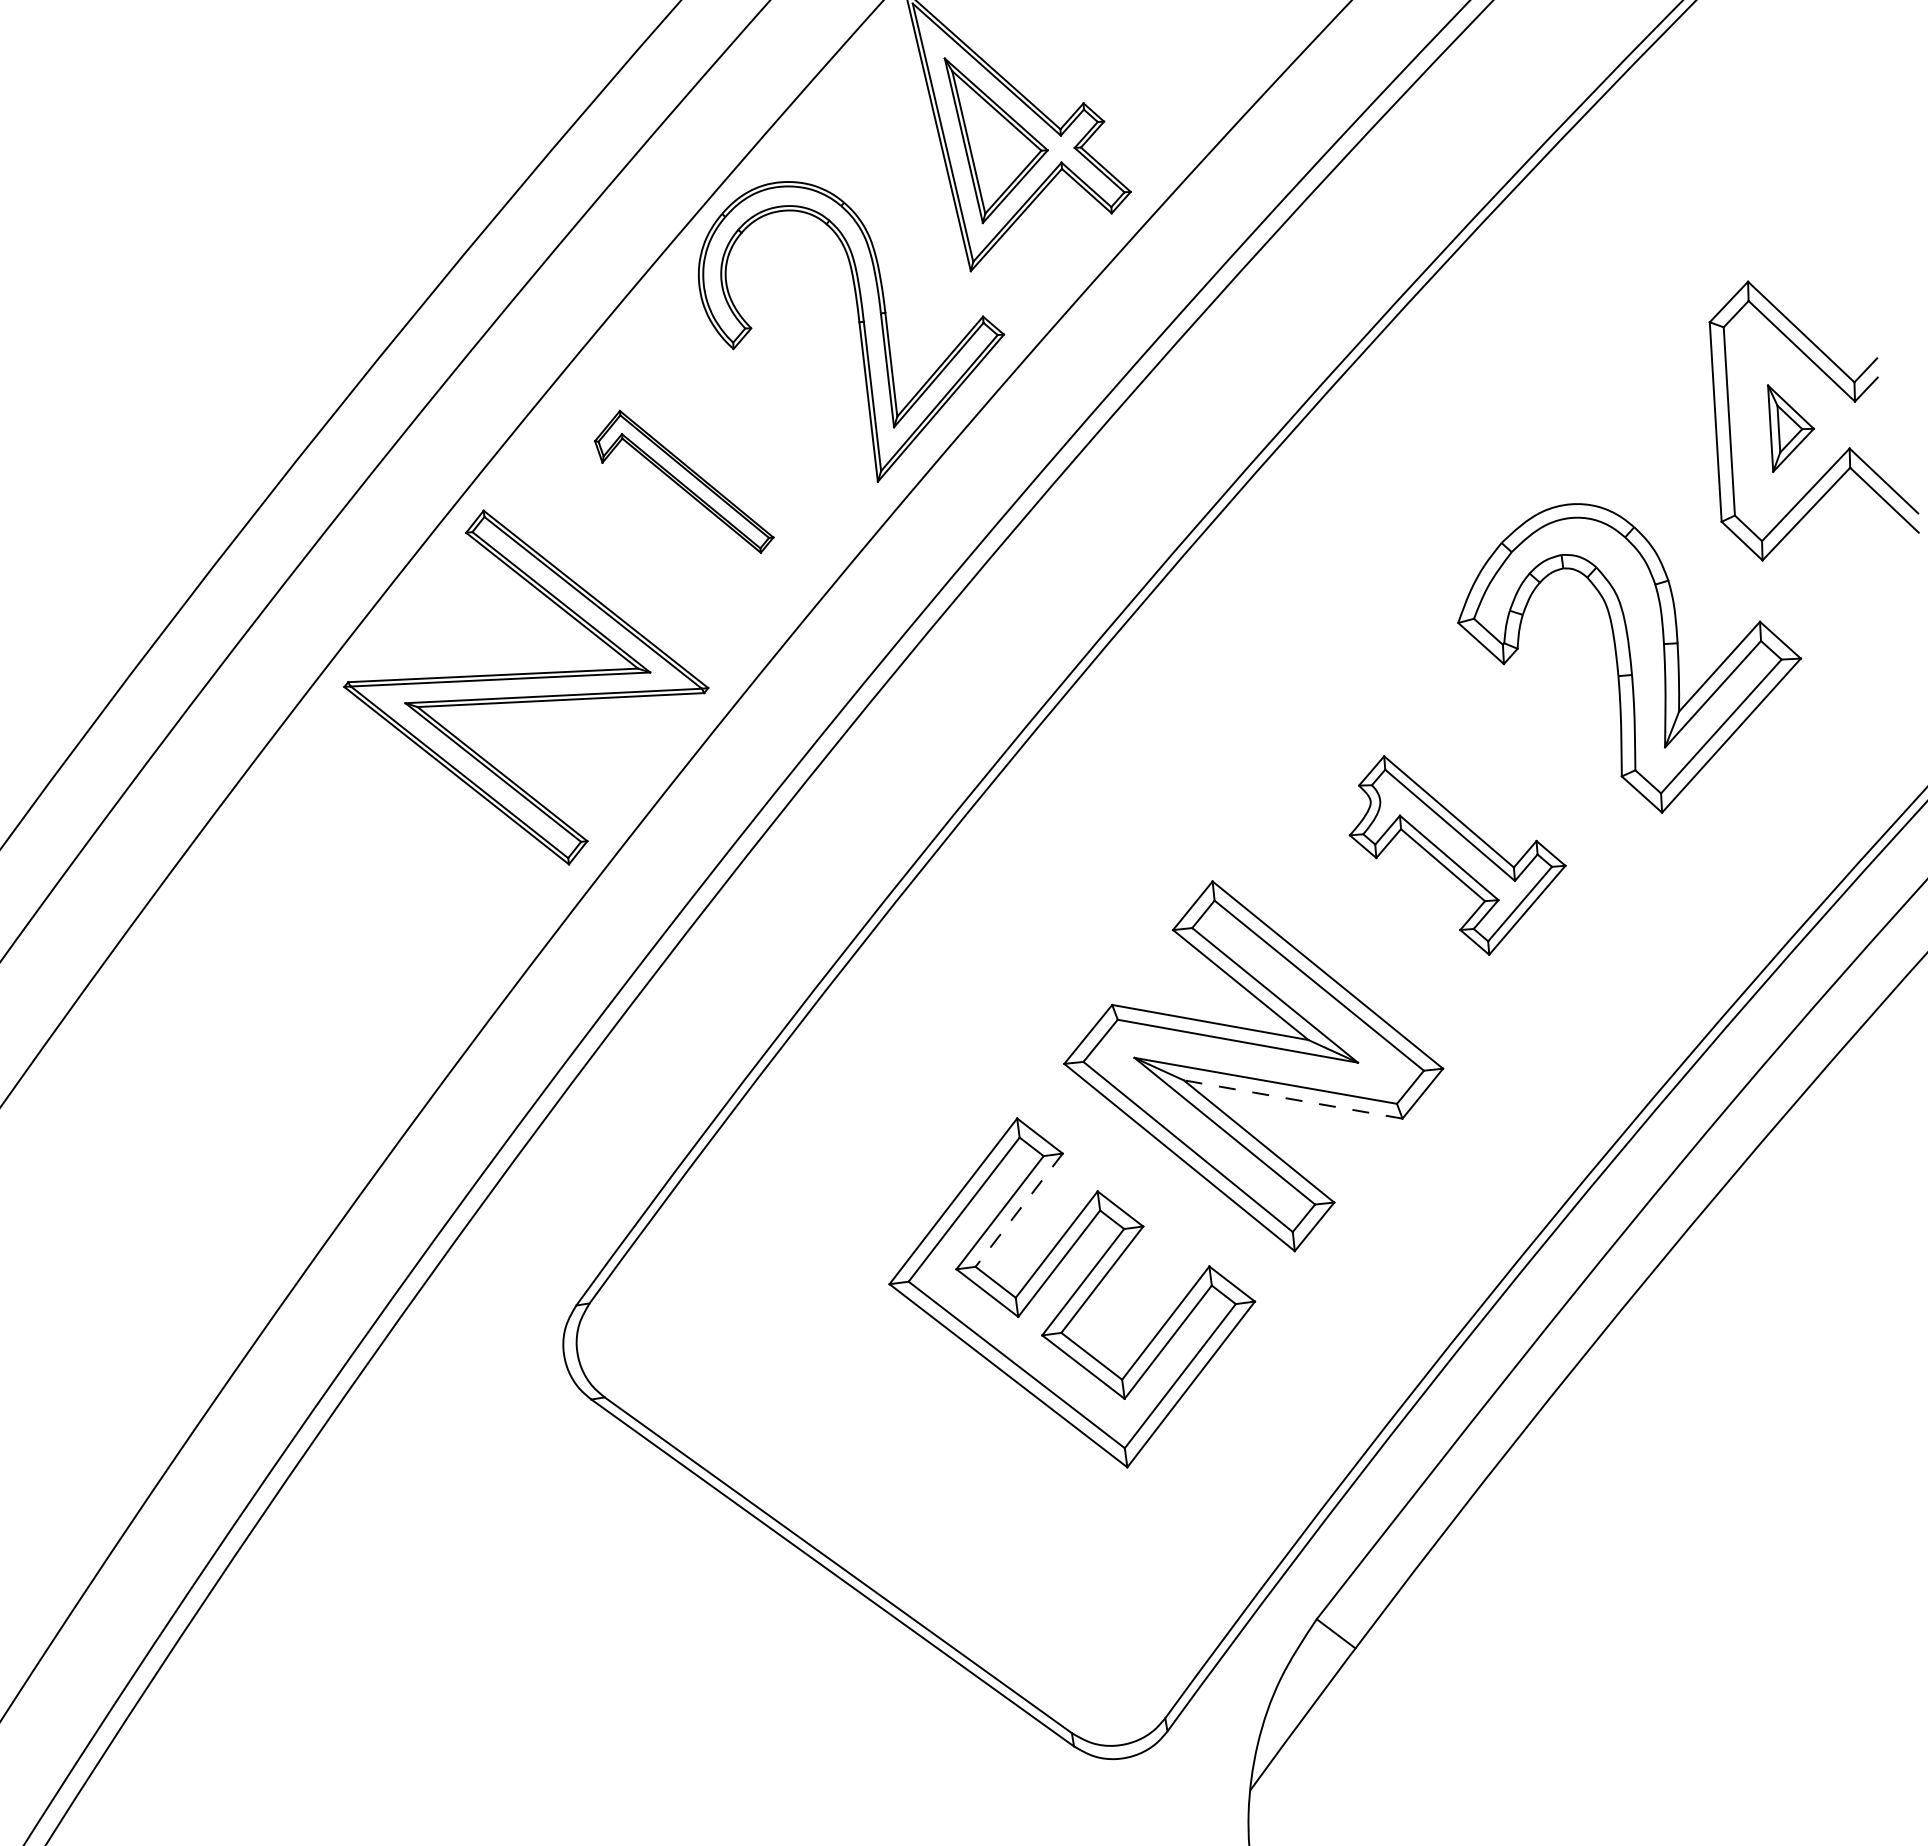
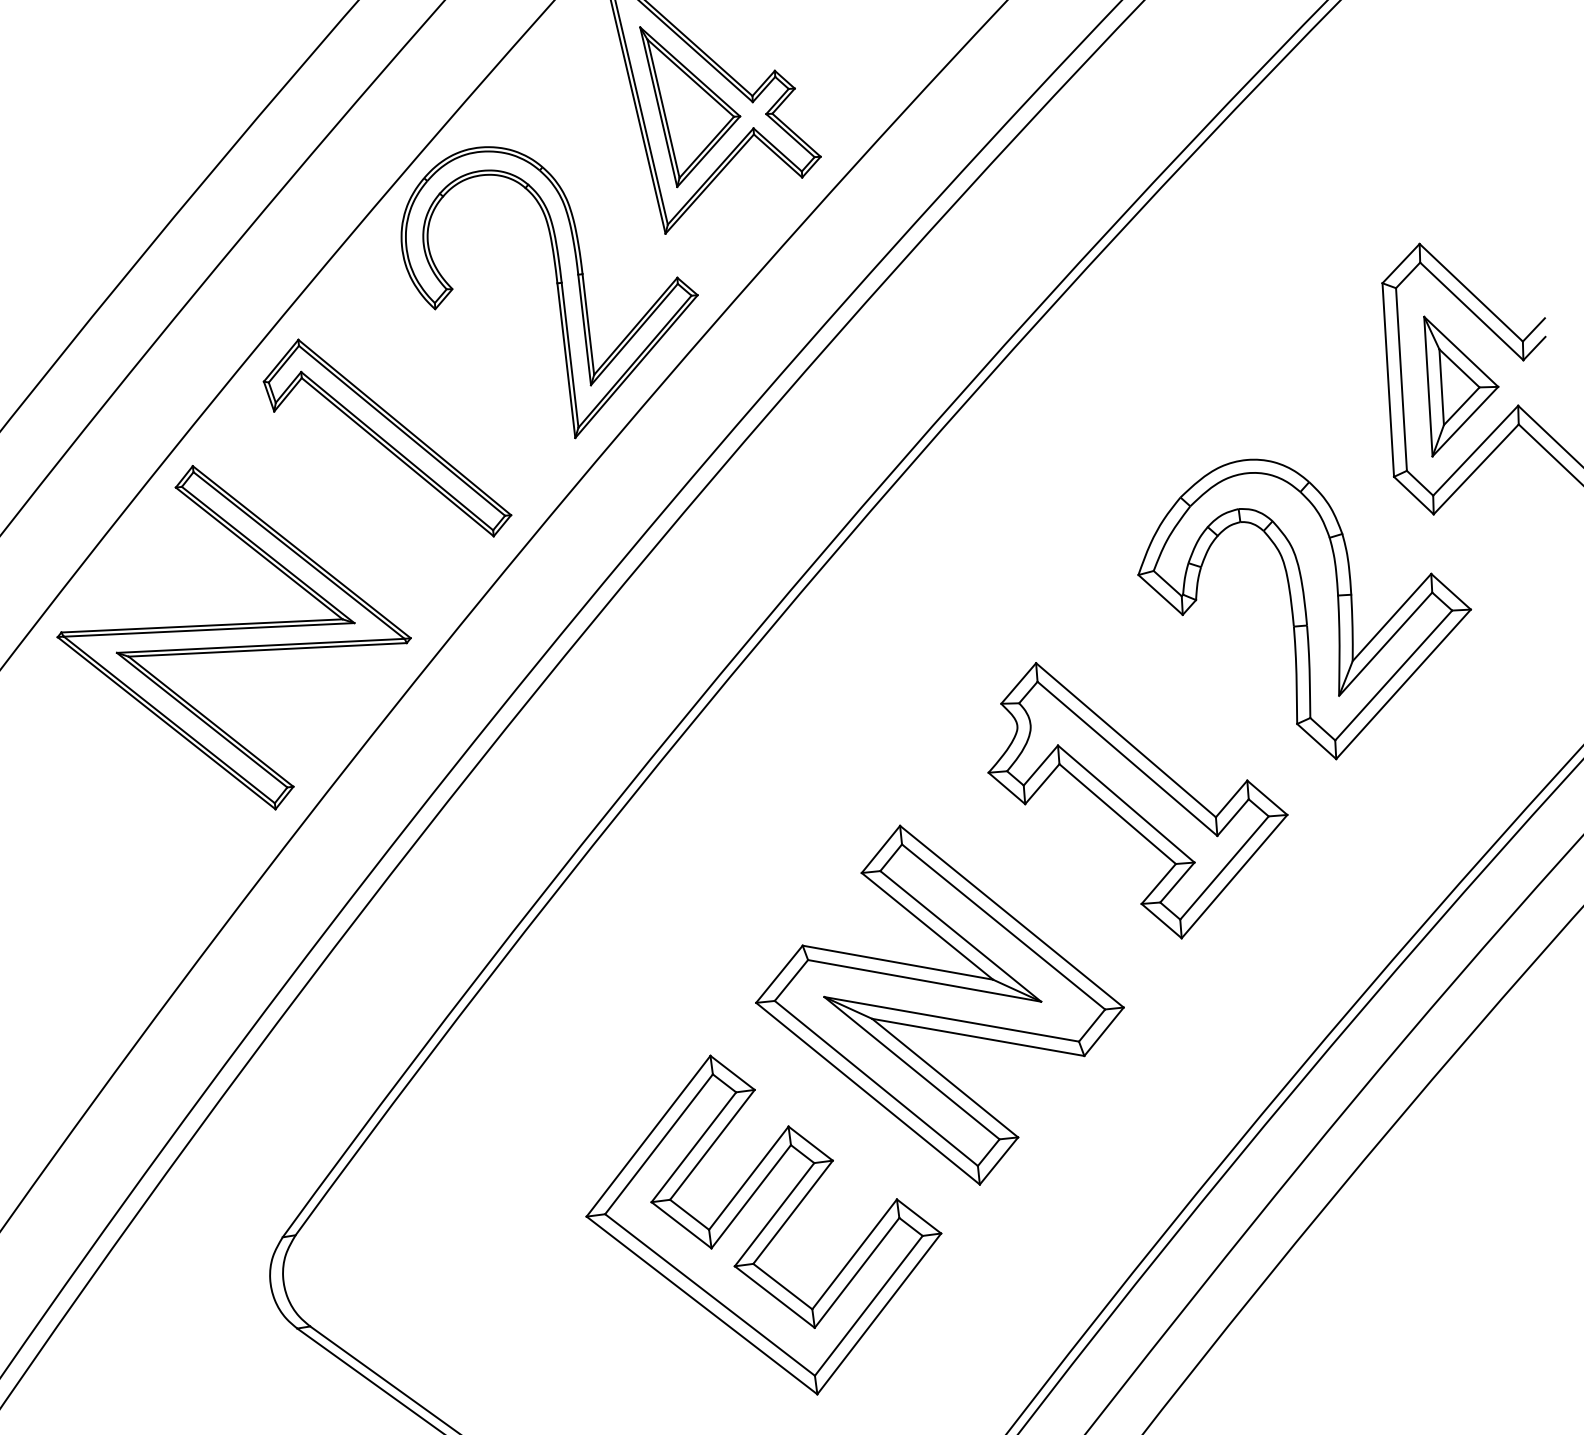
part: (1790, 428) -> (1460, 386), size x1.67
part: (683, 481) -> (386, 437), size x1.43
part: (1457, 855) -> (1137, 800), size x1.43
line: (1292, 1099) -> (977, 1037), dashed -> solid
line: (1018, 1210) -> (711, 1145), dashed -> solid

